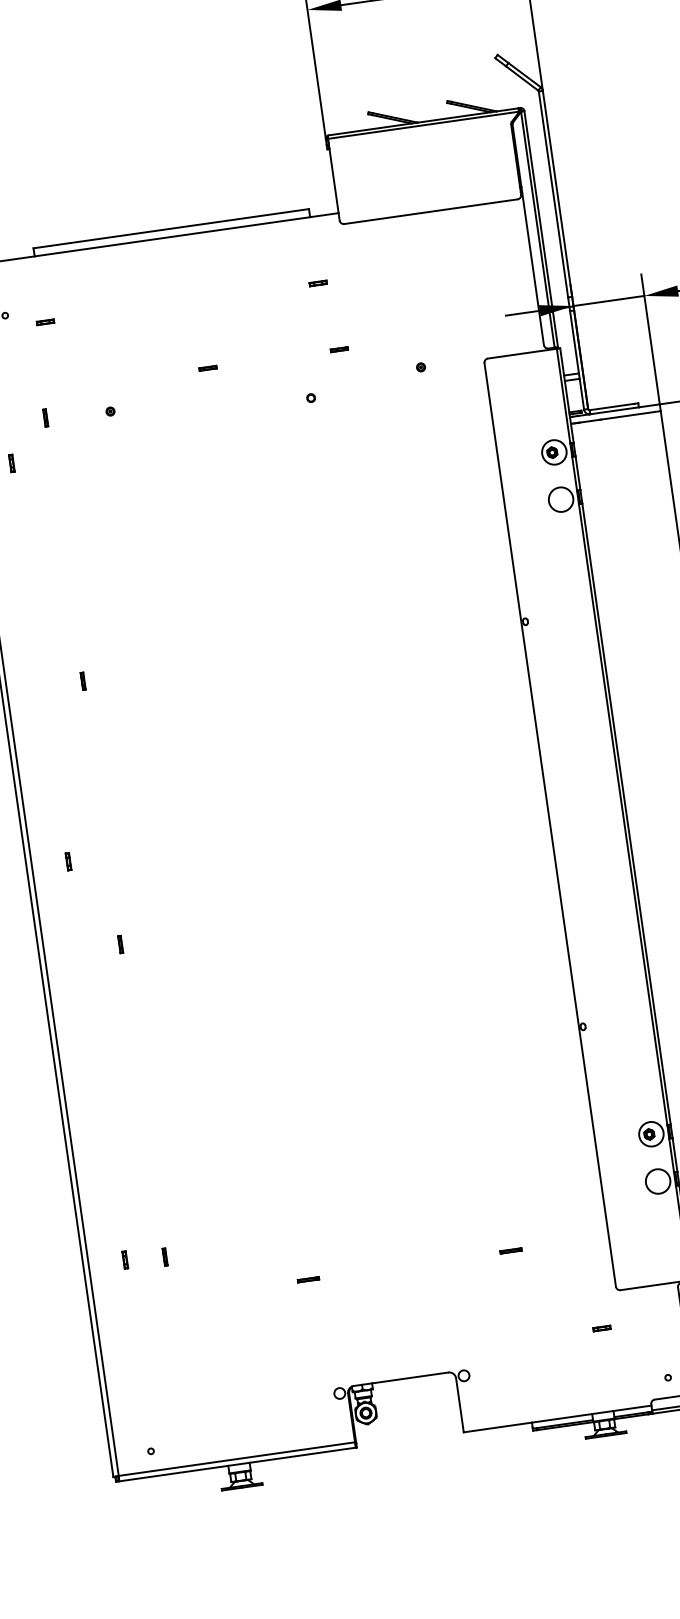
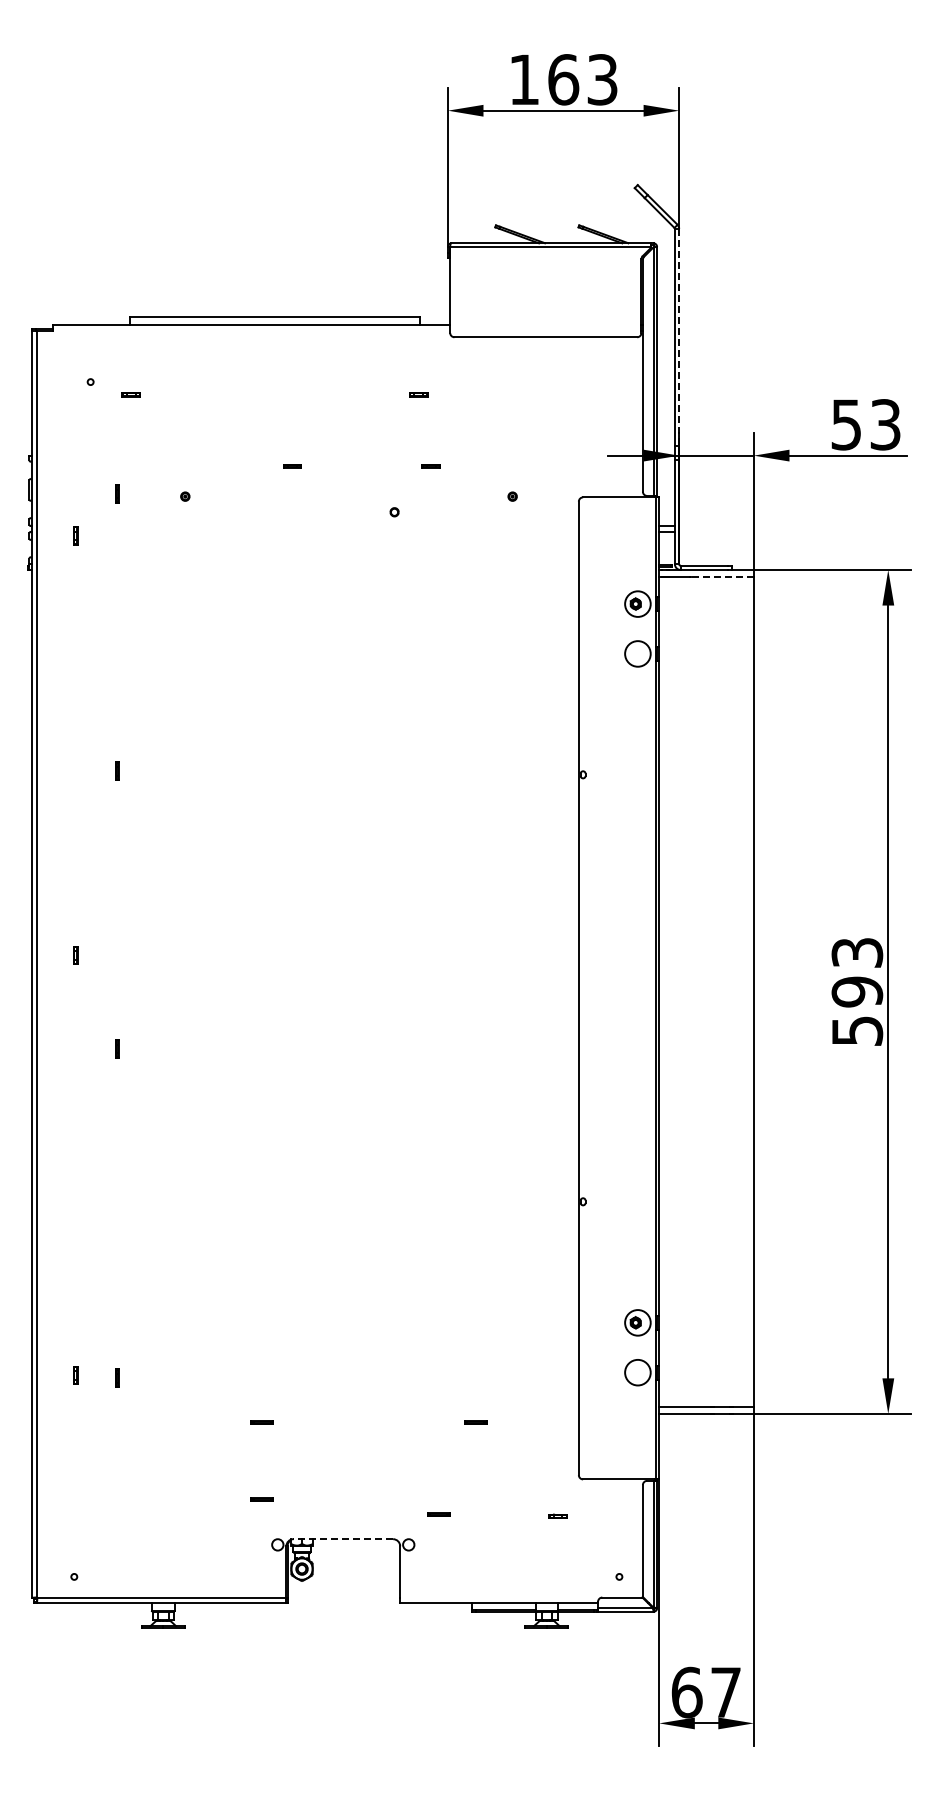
line: (557, 193) -> (679, 337), solid -> dashed
line: (631, 415) -> (722, 577), solid -> dashed
line: (488, 1342) -> (438, 1514), added
line: (318, 1352) -> (261, 1499), added
line: (401, 1379) -> (343, 1539), solid -> dashed

